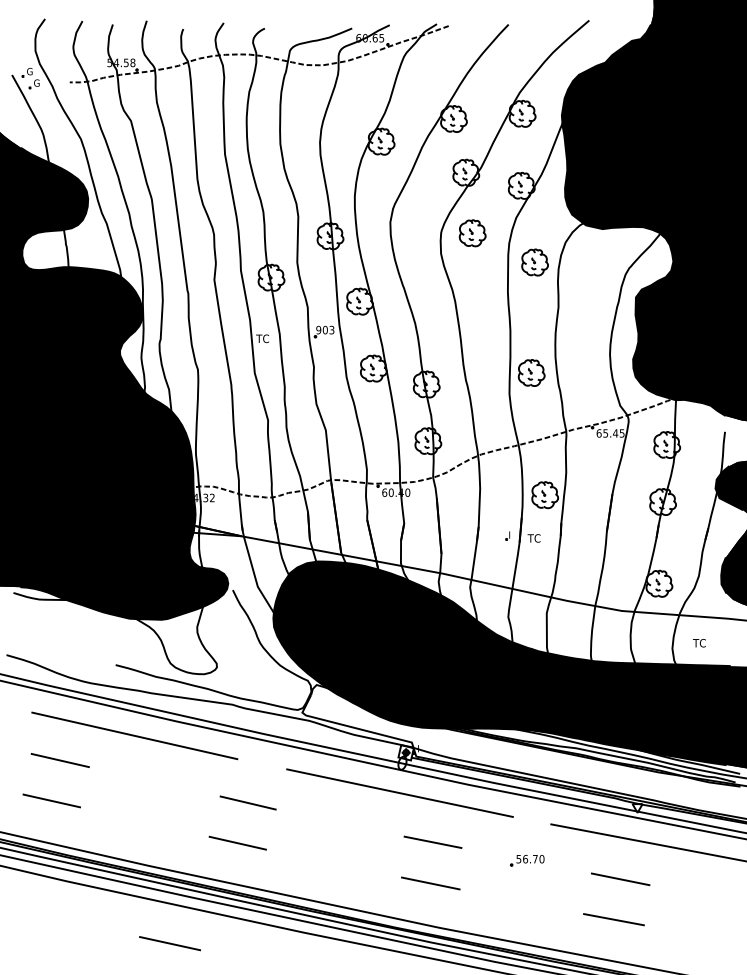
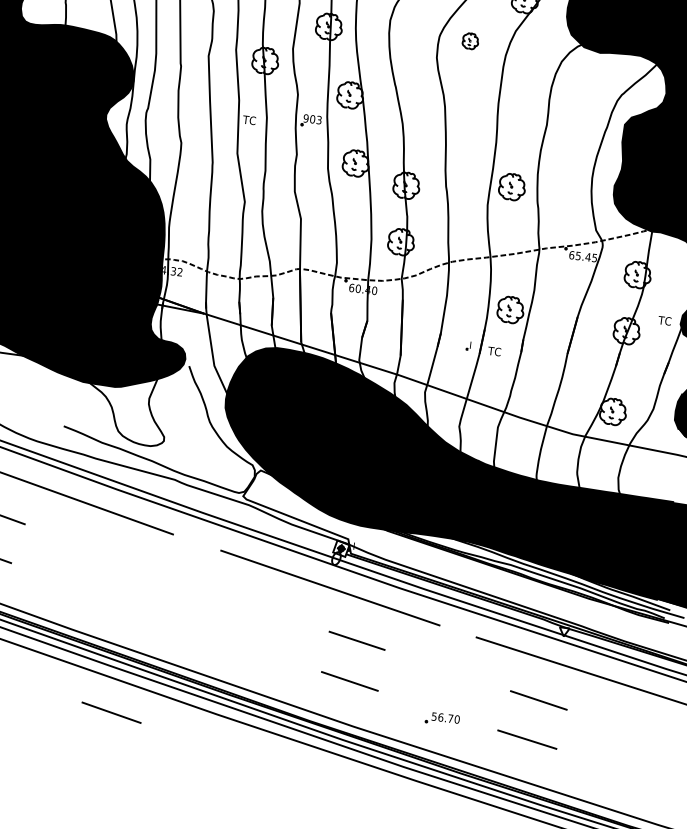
part: (472, 233) -> (470, 41), size x0.6
part: (534, 262) -> (528, 77), removed
text: (699, 643) -> (664, 321), moved
line: (247, 802) -> (177, 578), removed
line: (237, 842) -> (163, 617), removed
part: (527, 860) -> (442, 719), moved
line: (169, 943) -> (111, 712), moved

